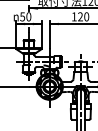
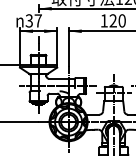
text: (25, 16) -> (33, 20), 50 -> 37

